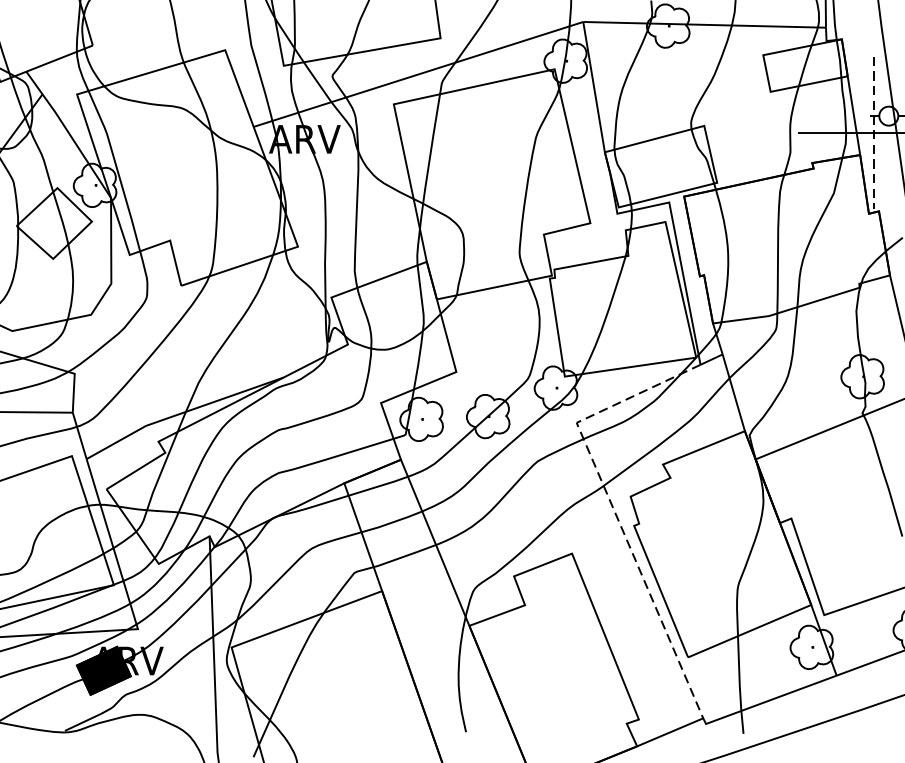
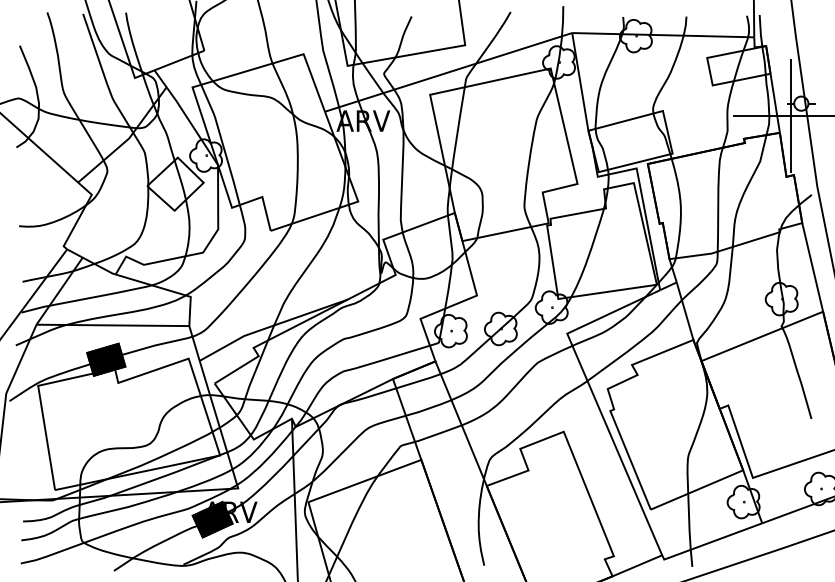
line: (874, 133) -> (790, 116), dashed -> solid
line: (613, 506) -> (594, 396), dashed -> solid

